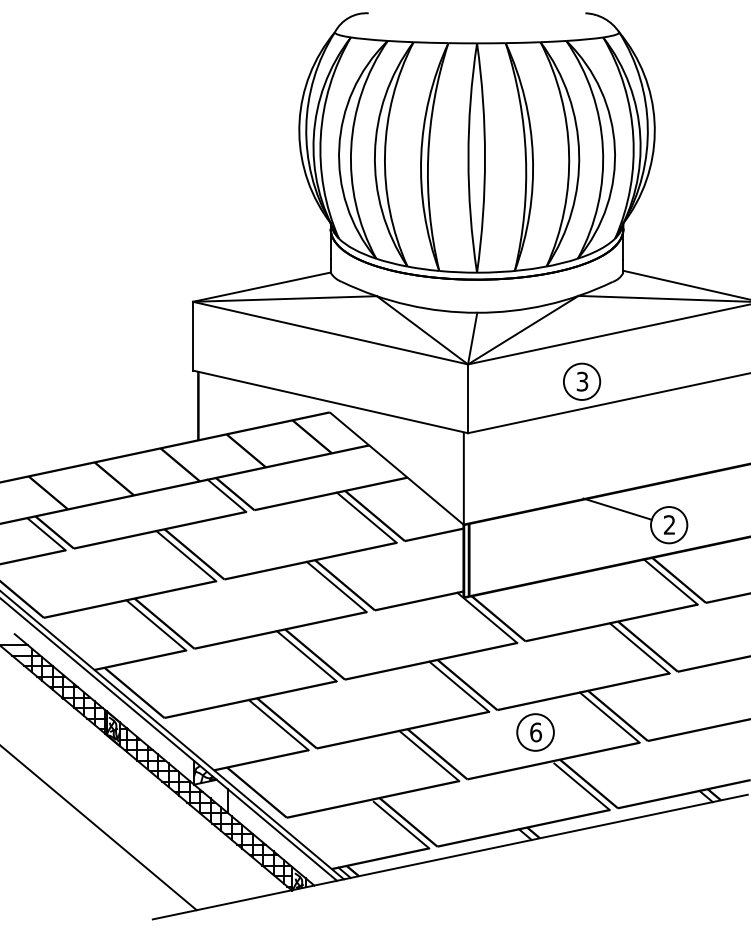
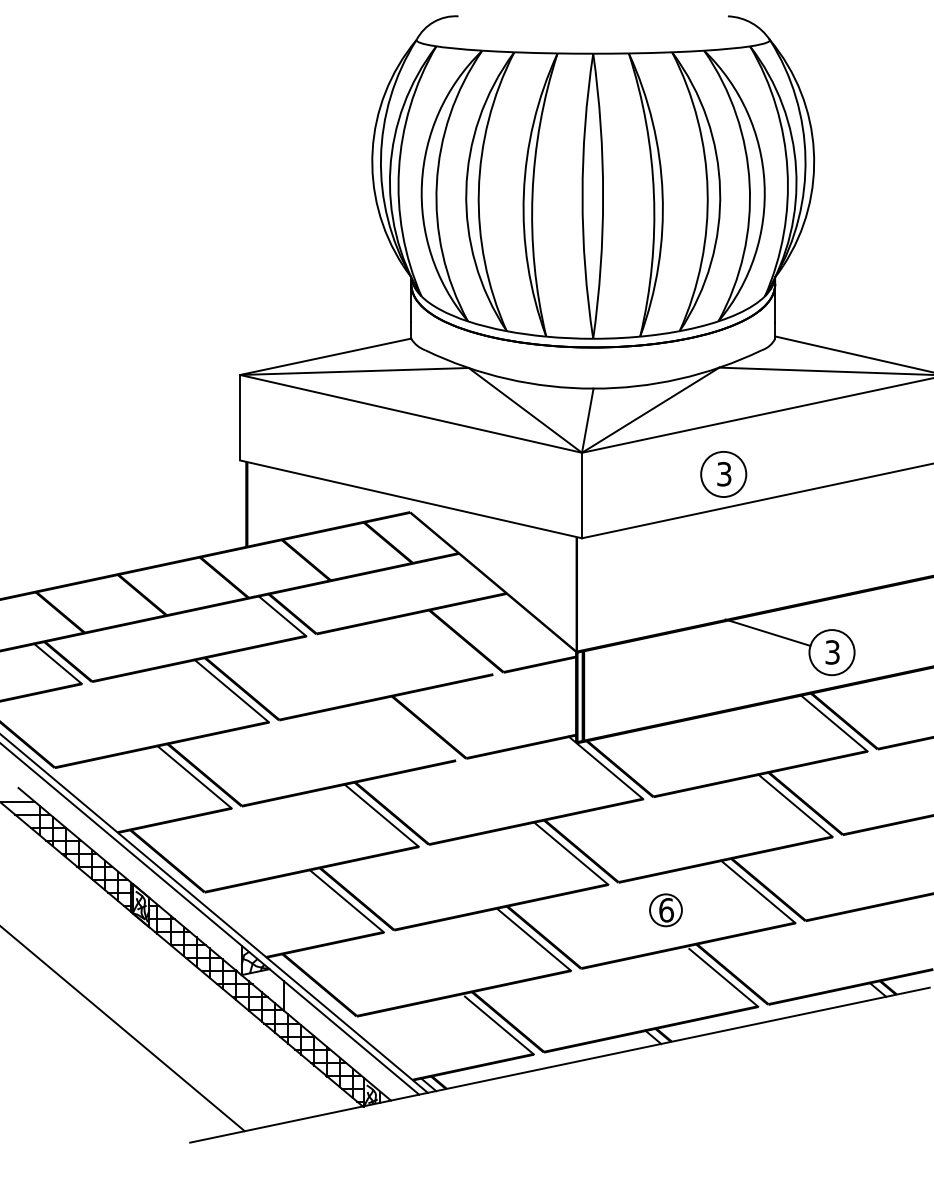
line: (367, 517) -> (456, 643), removed
text: (669, 525) -> (832, 652), 2 -> 3
line: (336, 587) -> (418, 729), removed
circle: (535, 732) -> (665, 910), size x0.7

